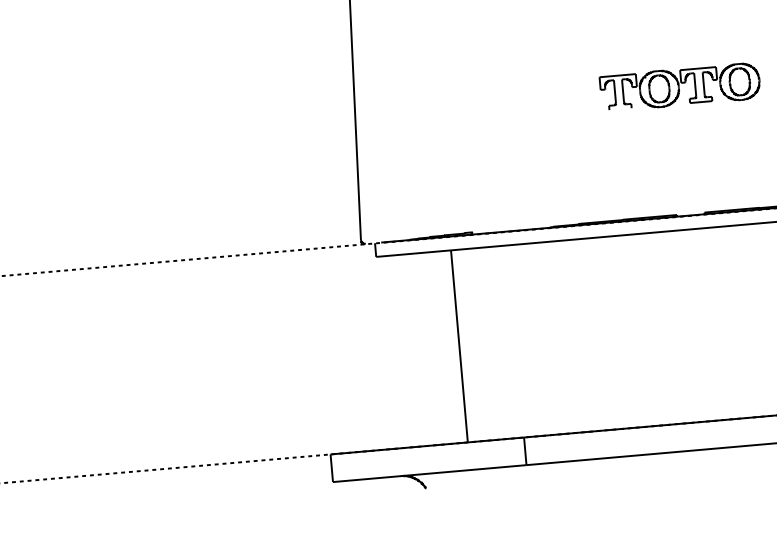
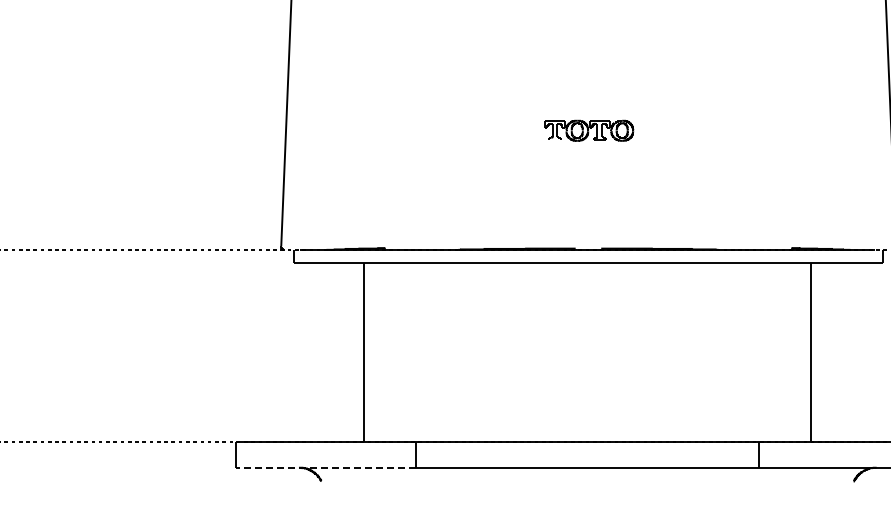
part: (679, 87) -> (588, 130), size x0.6
line: (429, 473) -> (325, 467), solid -> dashed

